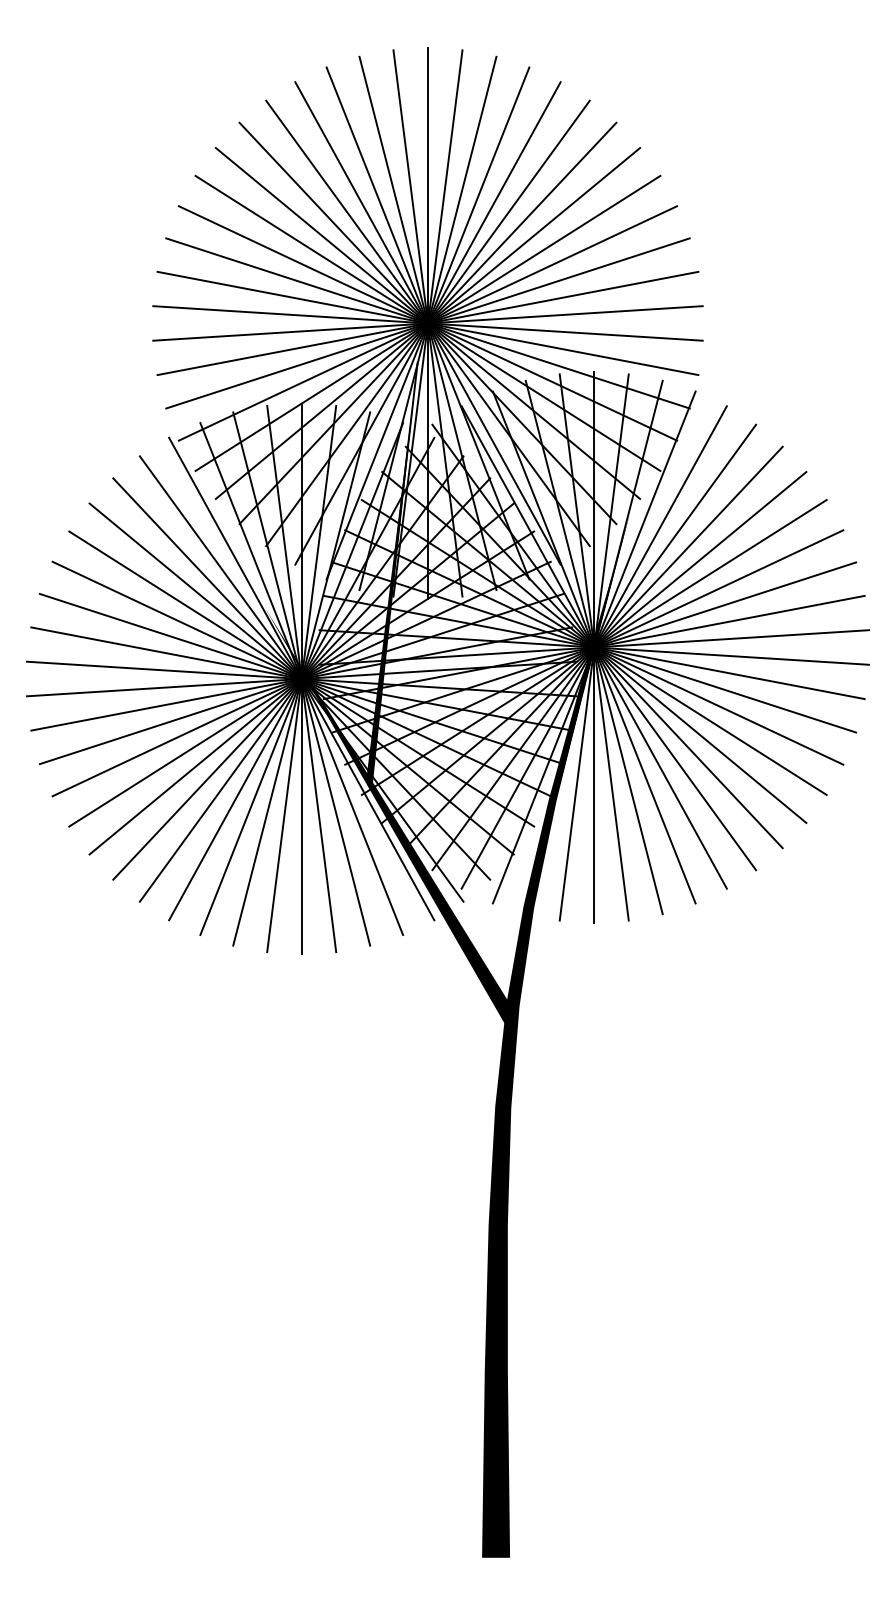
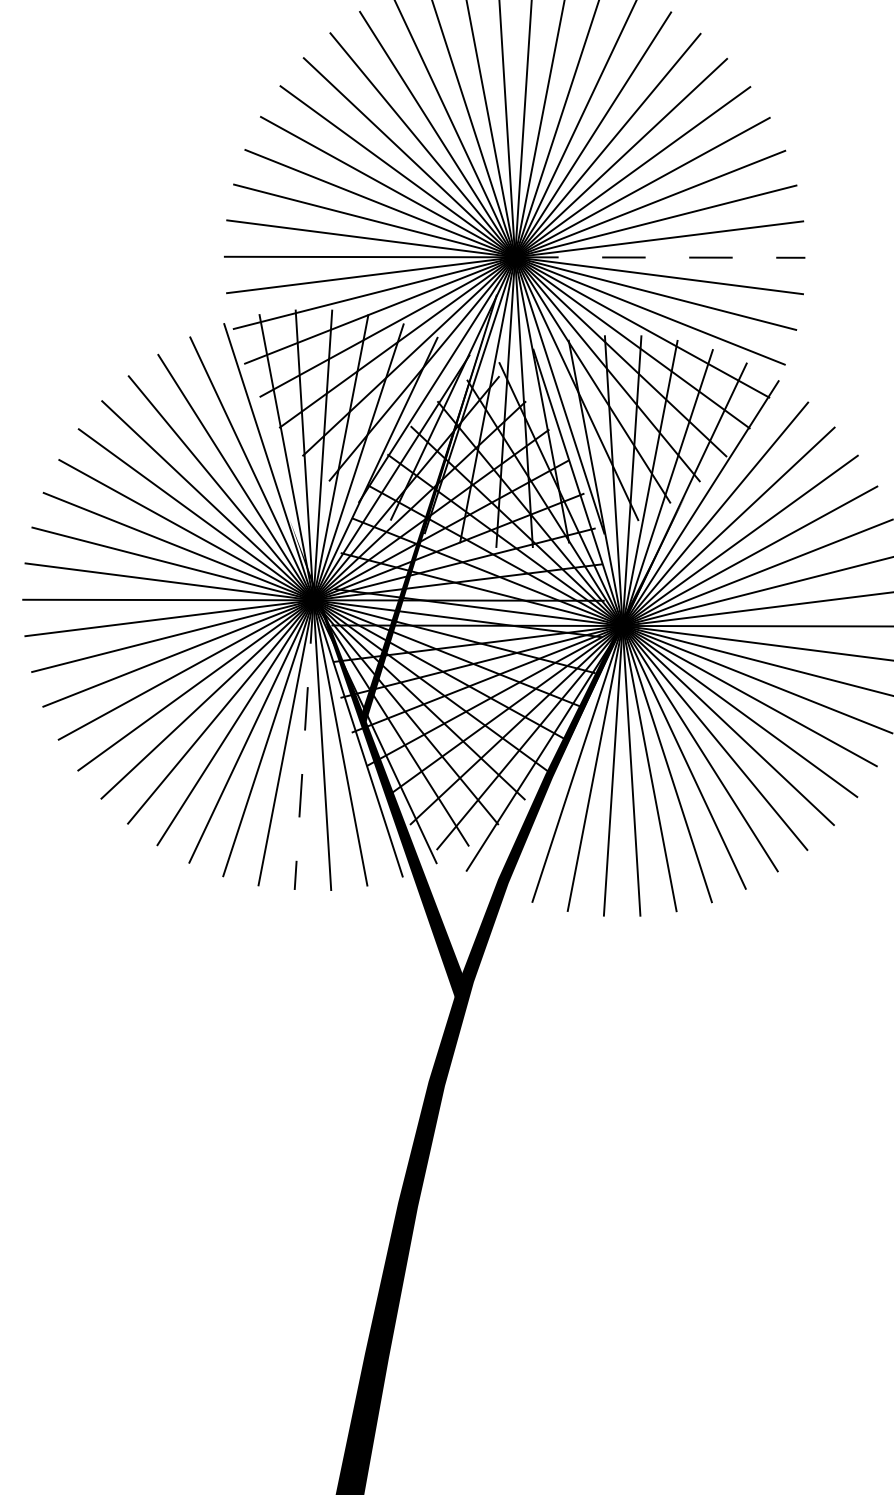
line: (563, 297) -> (660, 257), solid -> dashed
line: (318, 815) -> (303, 744), solid -> dashed

